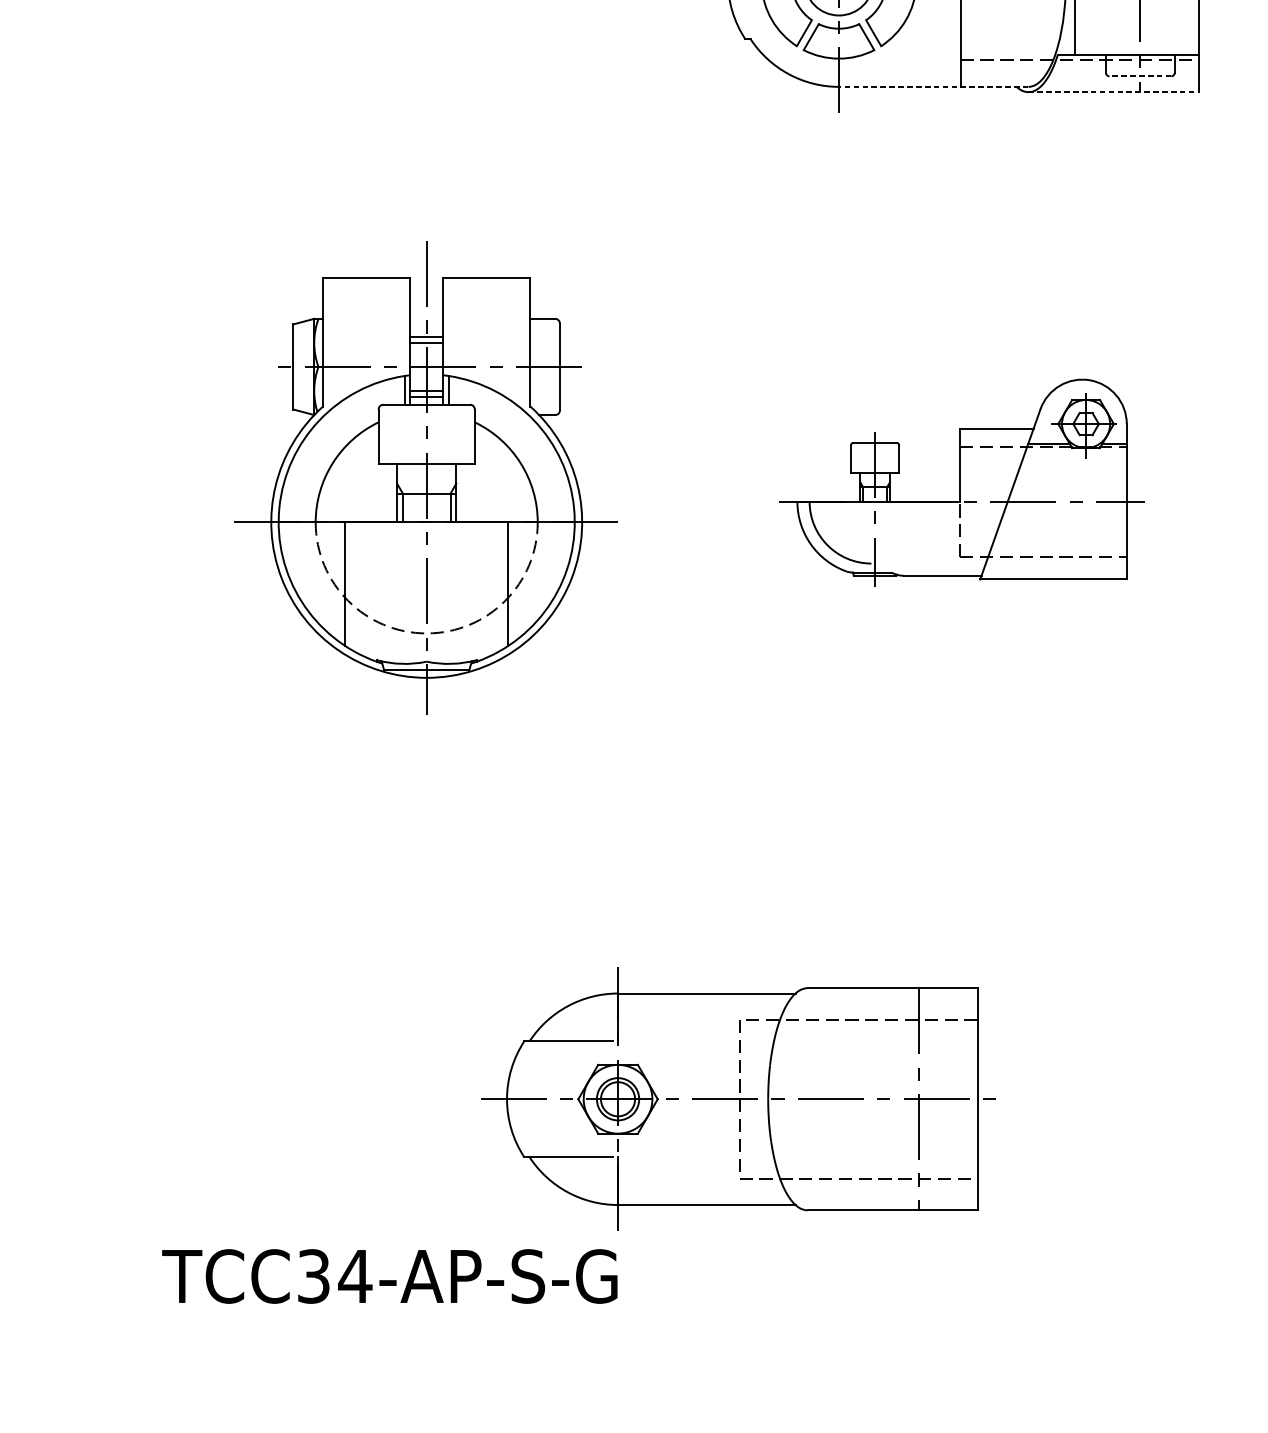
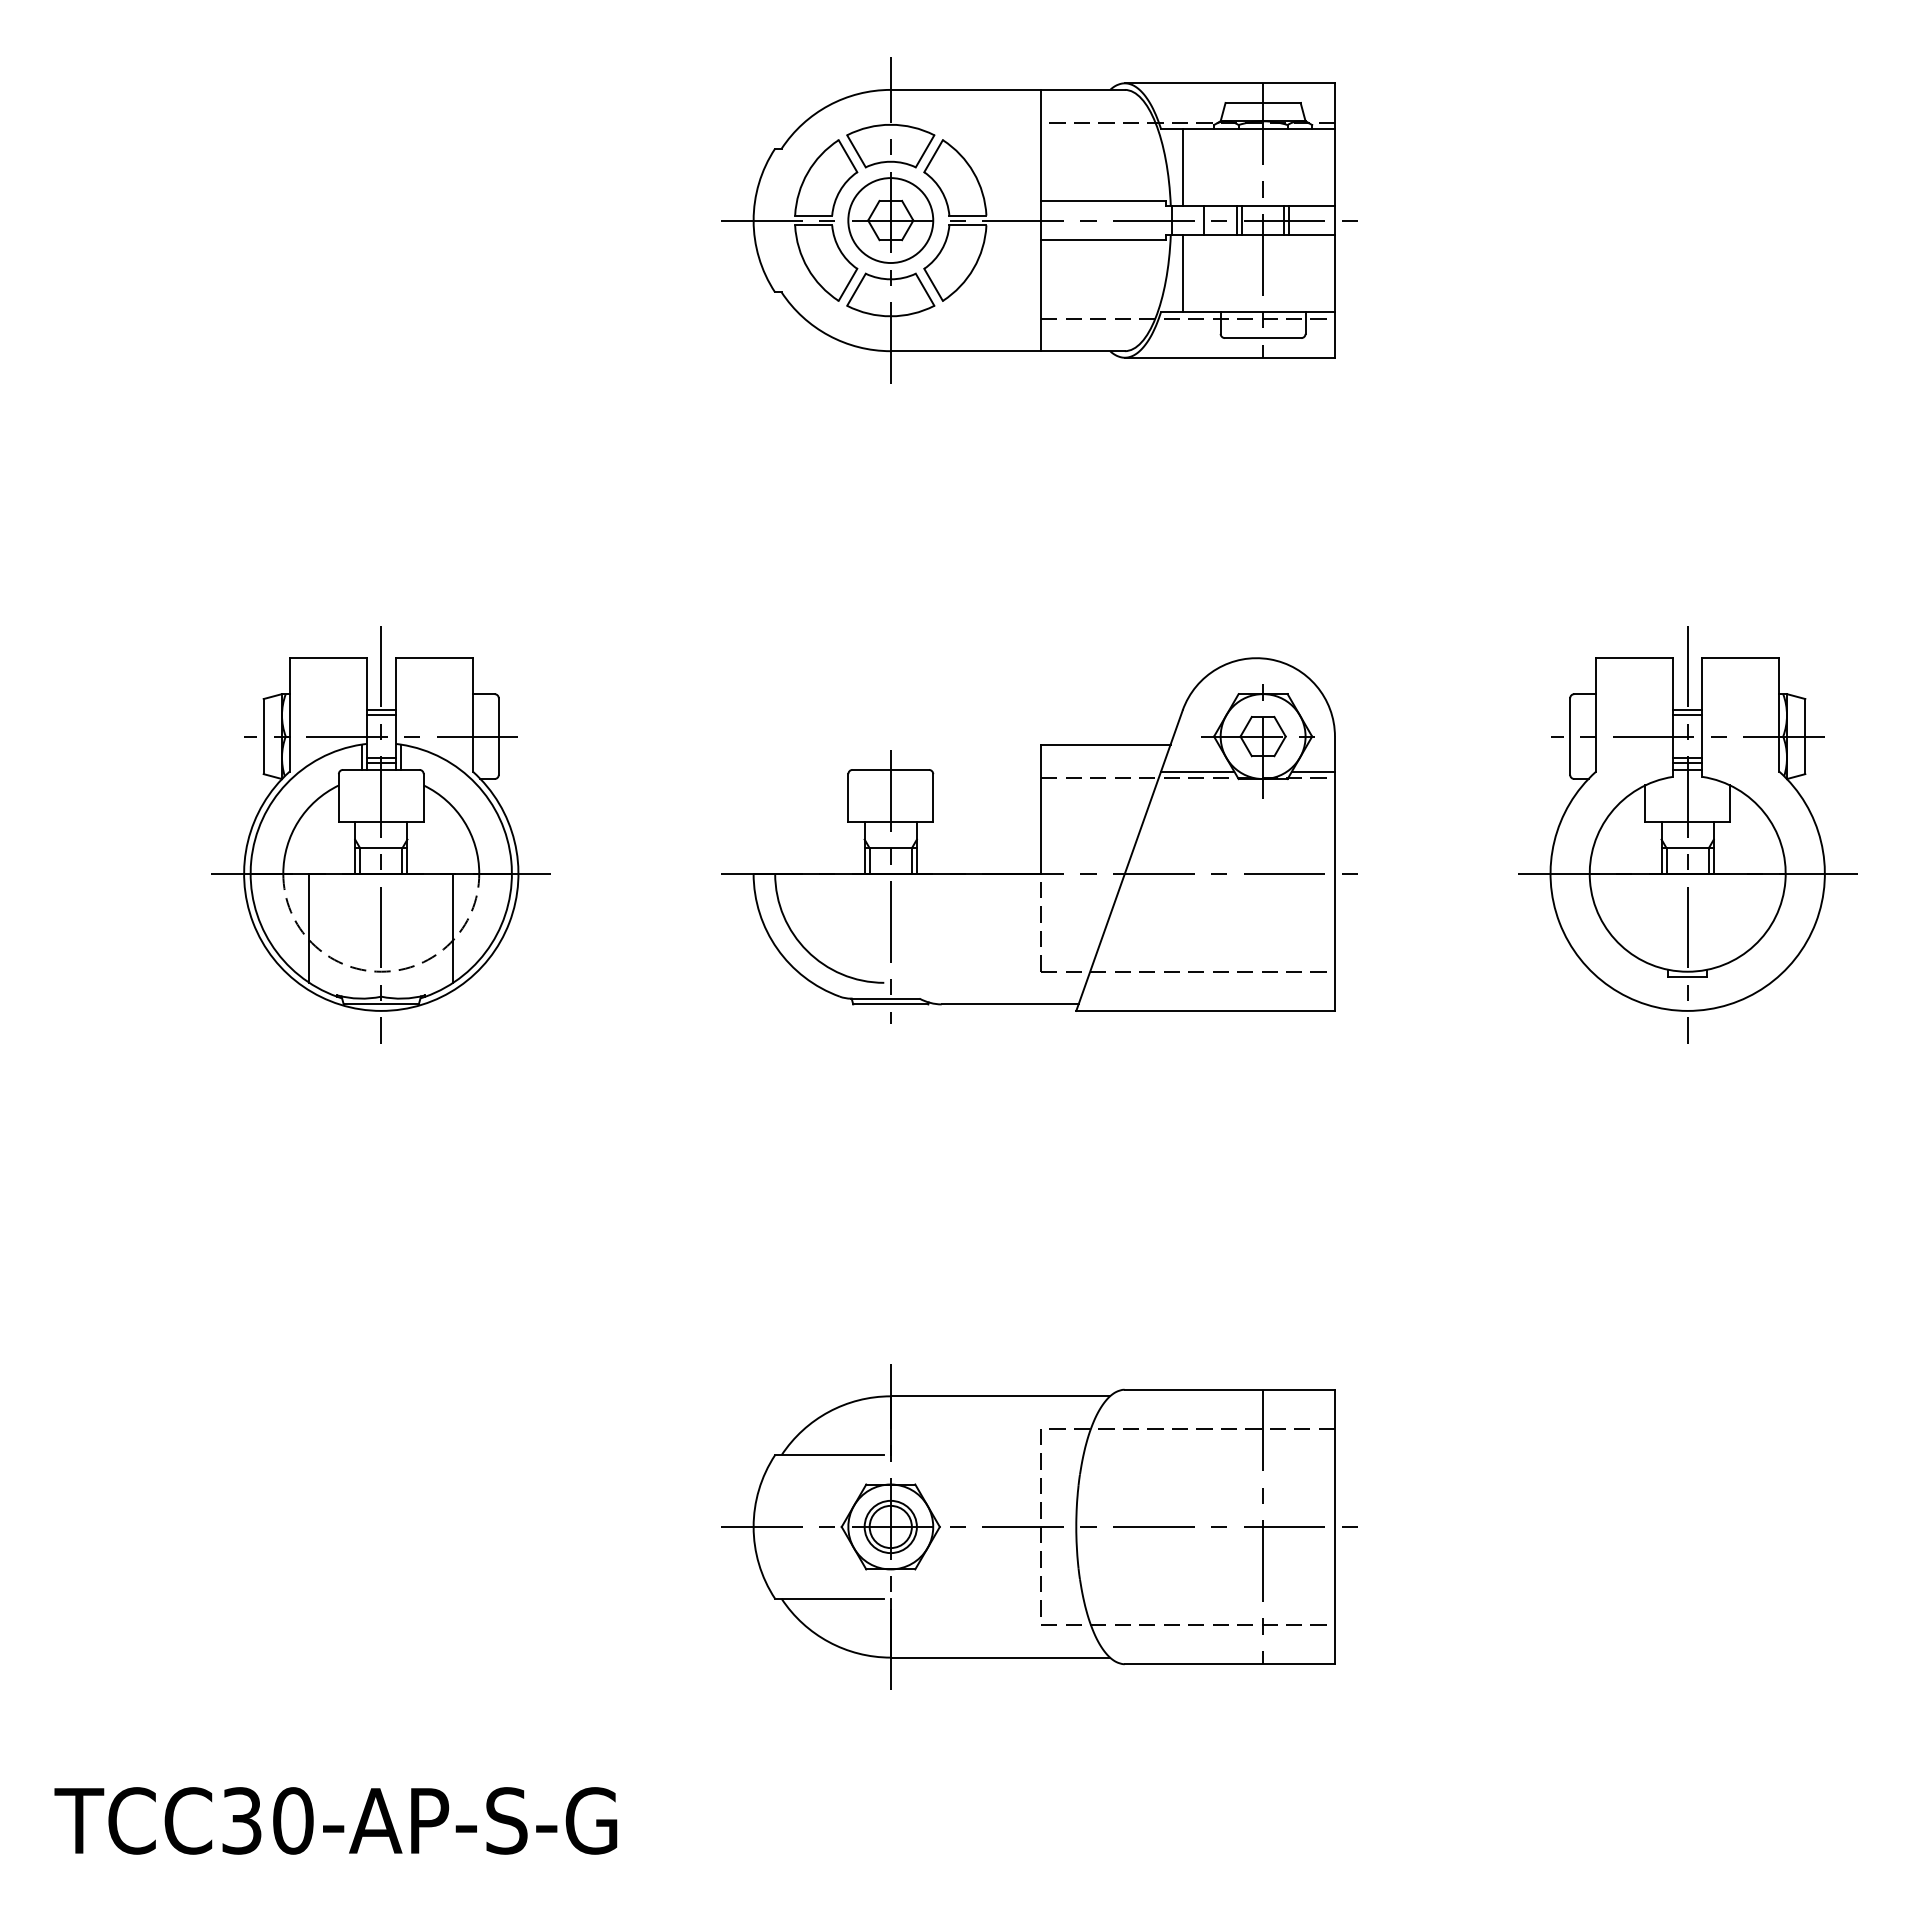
line: (1139, 76) -> (1262, 338), dashed -> solid
line: (933, 87) -> (1007, 351), dashed -> solid
line: (1113, 91) -> (1230, 357), dashed -> solid
part: (425, 478) -> (380, 834), size x0.71
part: (959, 482) -> (1039, 840), size x1.43
part: (738, 1098) -> (1039, 1526), moved
text: (354, 1276) -> (292, 1820), TCC34-AP-S-G -> TCC30-AP-S-G

